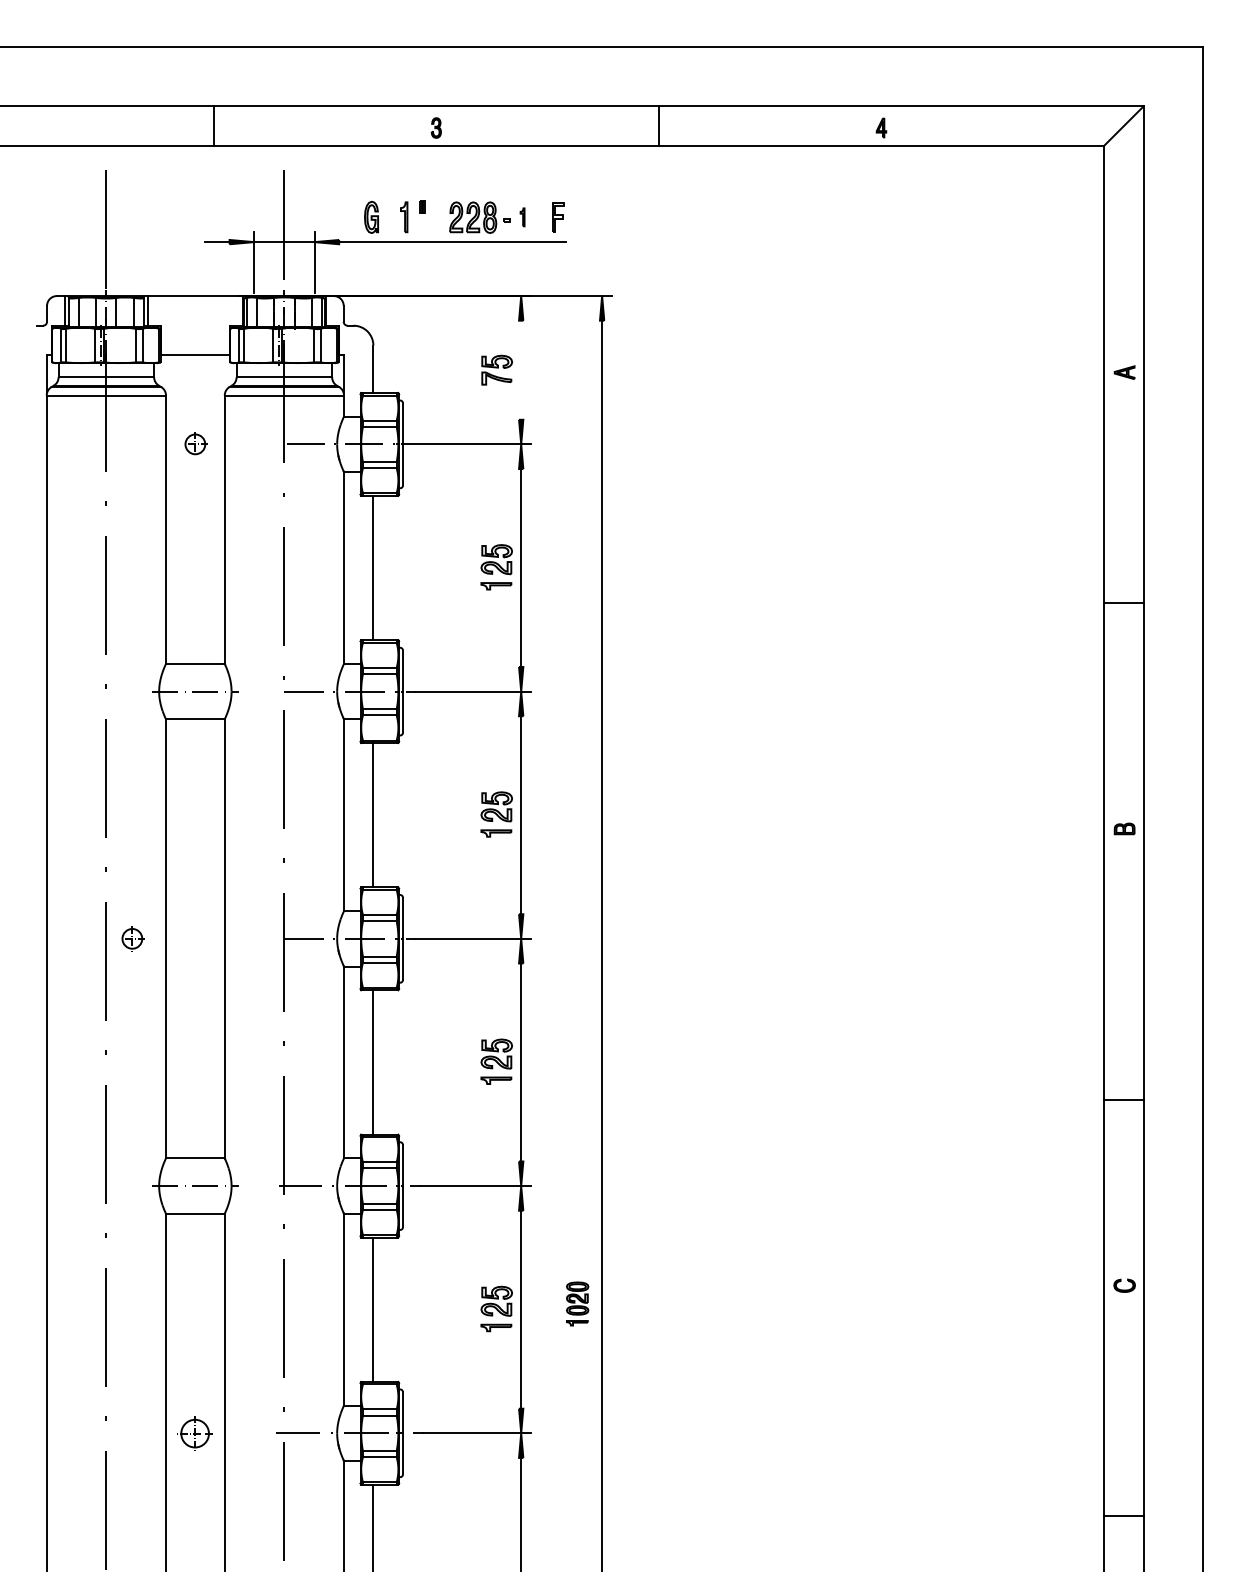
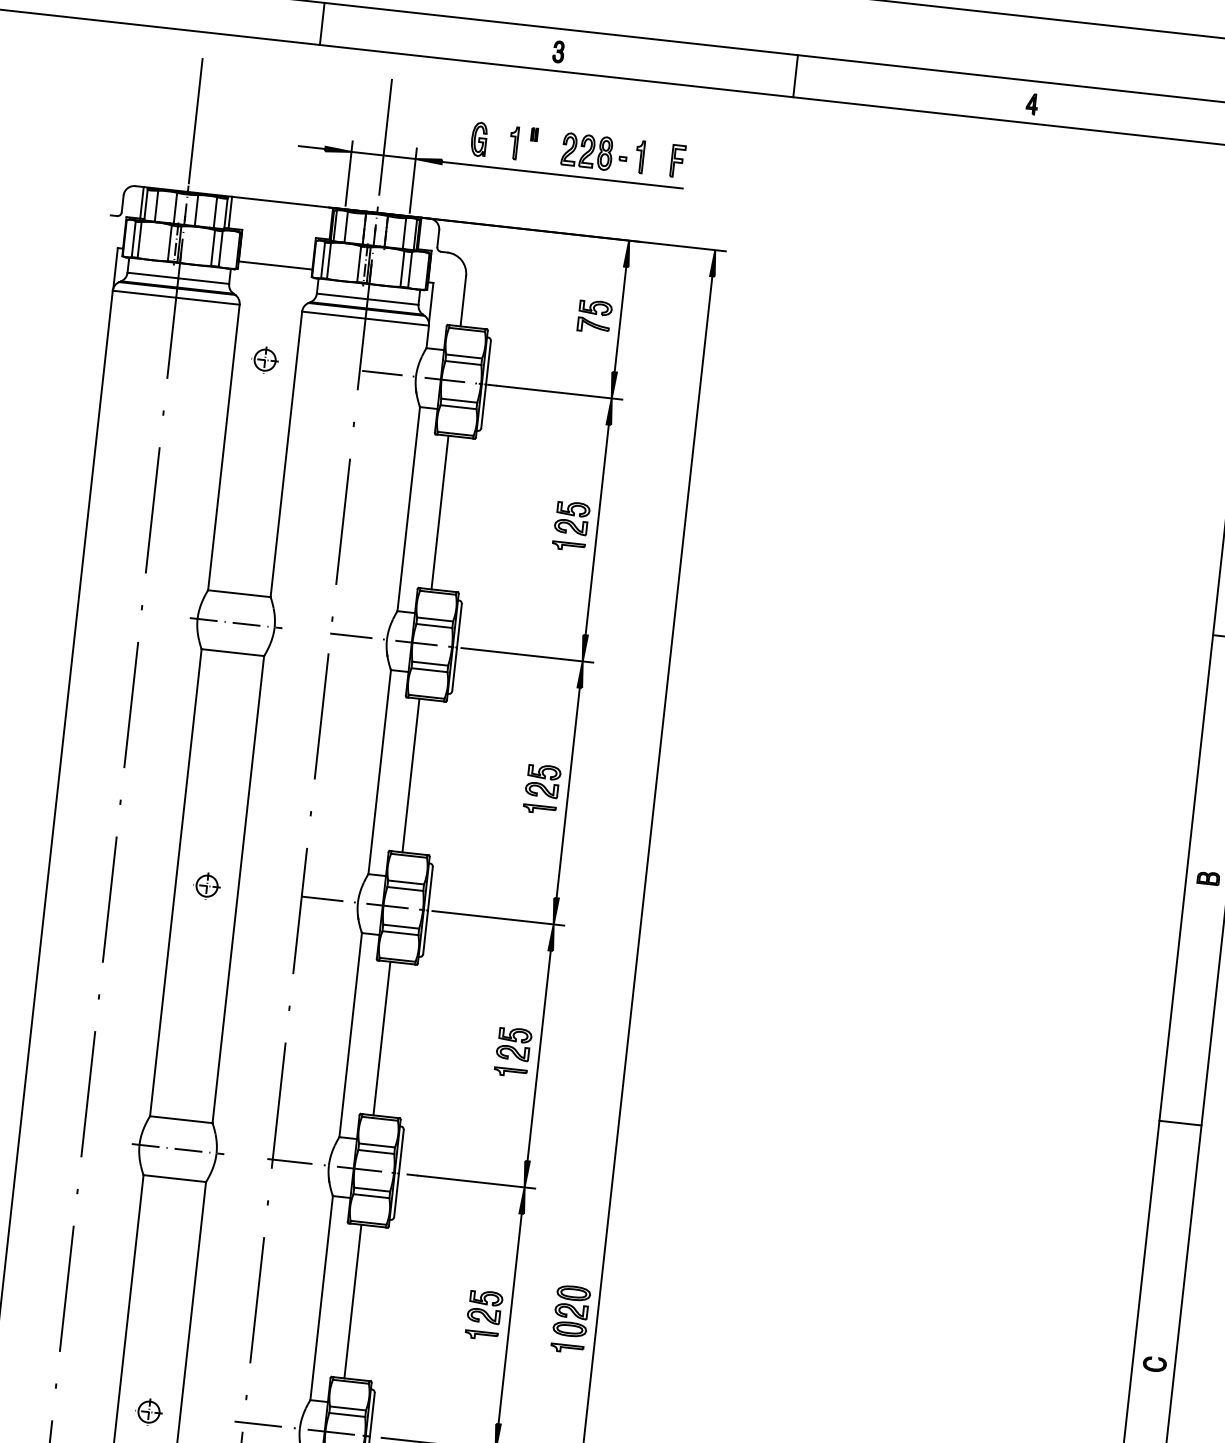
part: (522, 217) -> (639, 157), size x1.67
line: (521, 369) -> (620, 318), added
part: (132, 938) -> (207, 885), moved
line: (1123, 1100) -> (1180, 1123), moved
part: (577, 1303) -> (570, 1318), size x1.43
part: (195, 1432) -> (149, 1411), size x0.71

